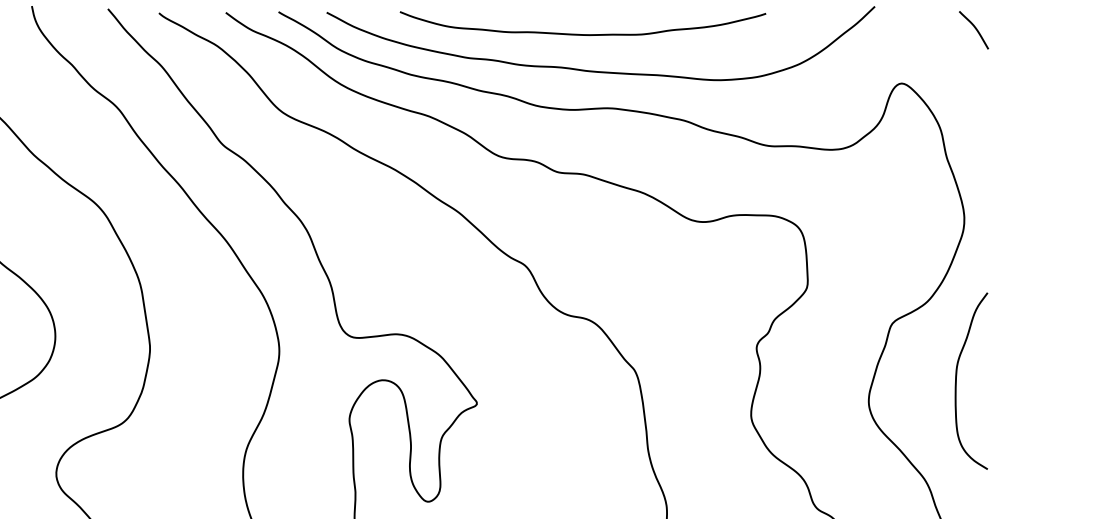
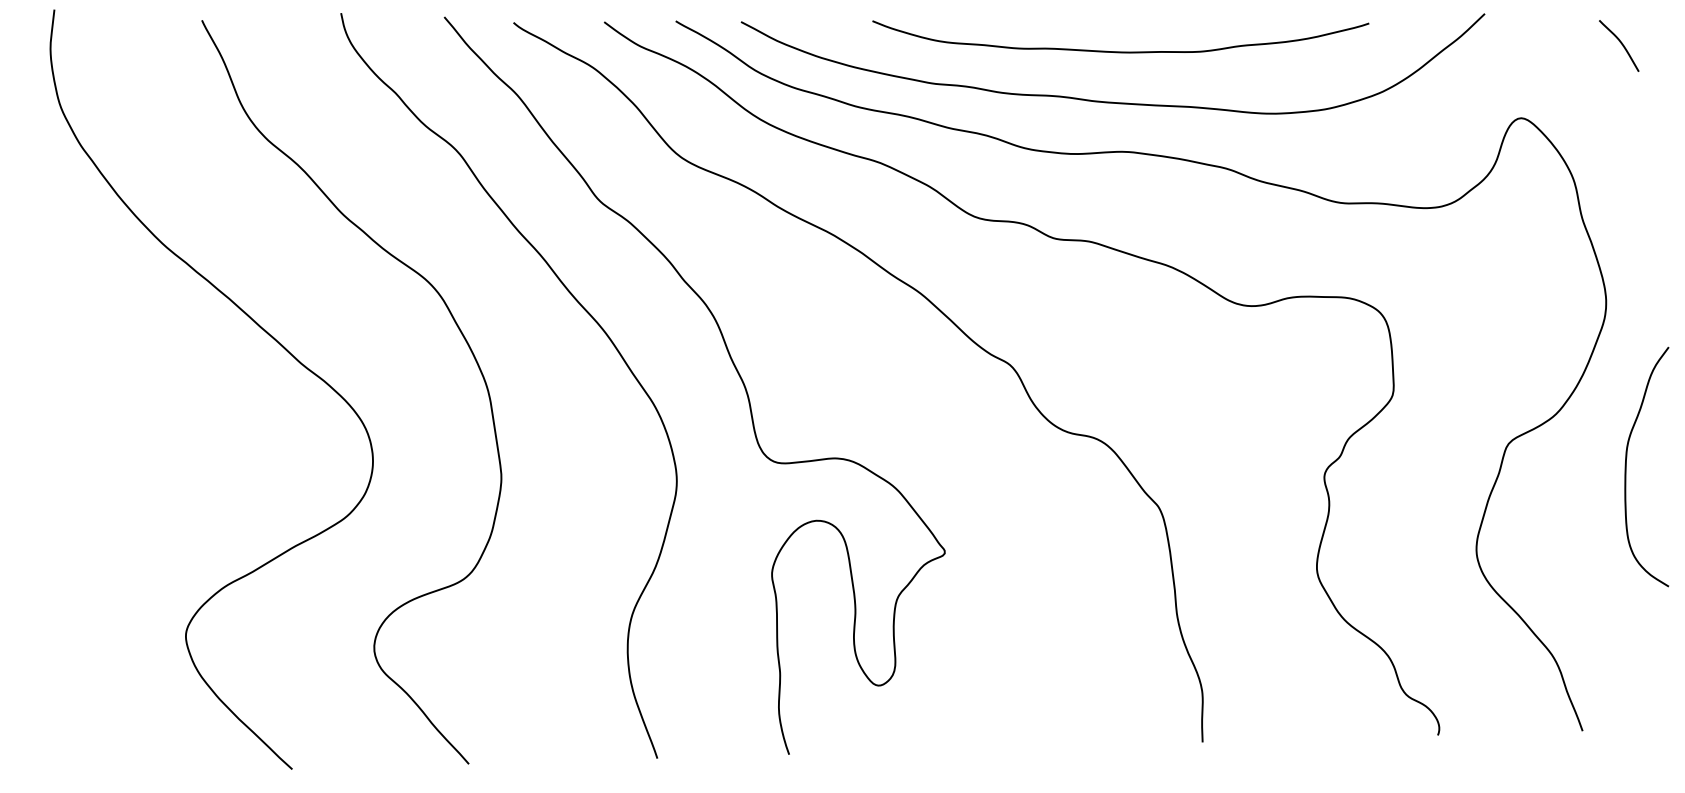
curve: (582, 34) -> (1120, 51), moved
curve: (956, 380) -> (1626, 466), moved

